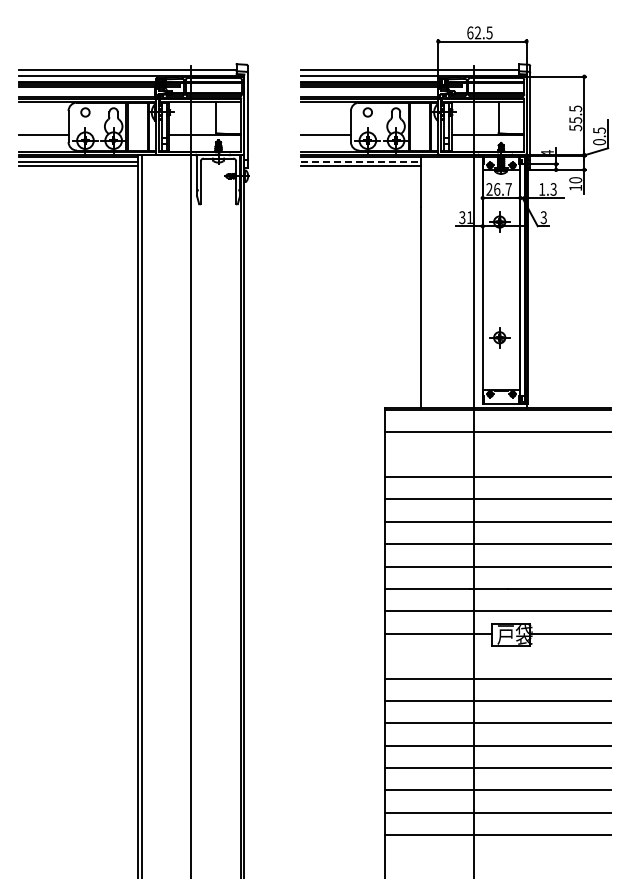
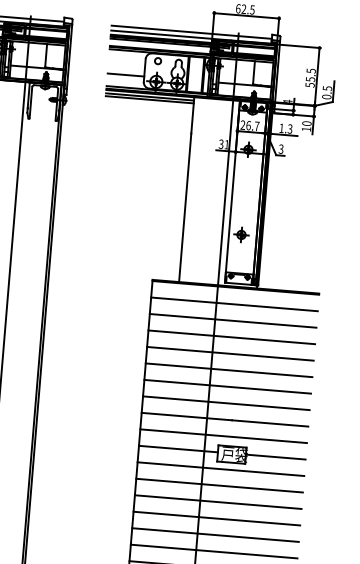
line: (361, 161) -> (150, 96), dashed -> solid
line: (497, 454) -> (232, 320), added
line: (497, 656) -> (220, 469), added

